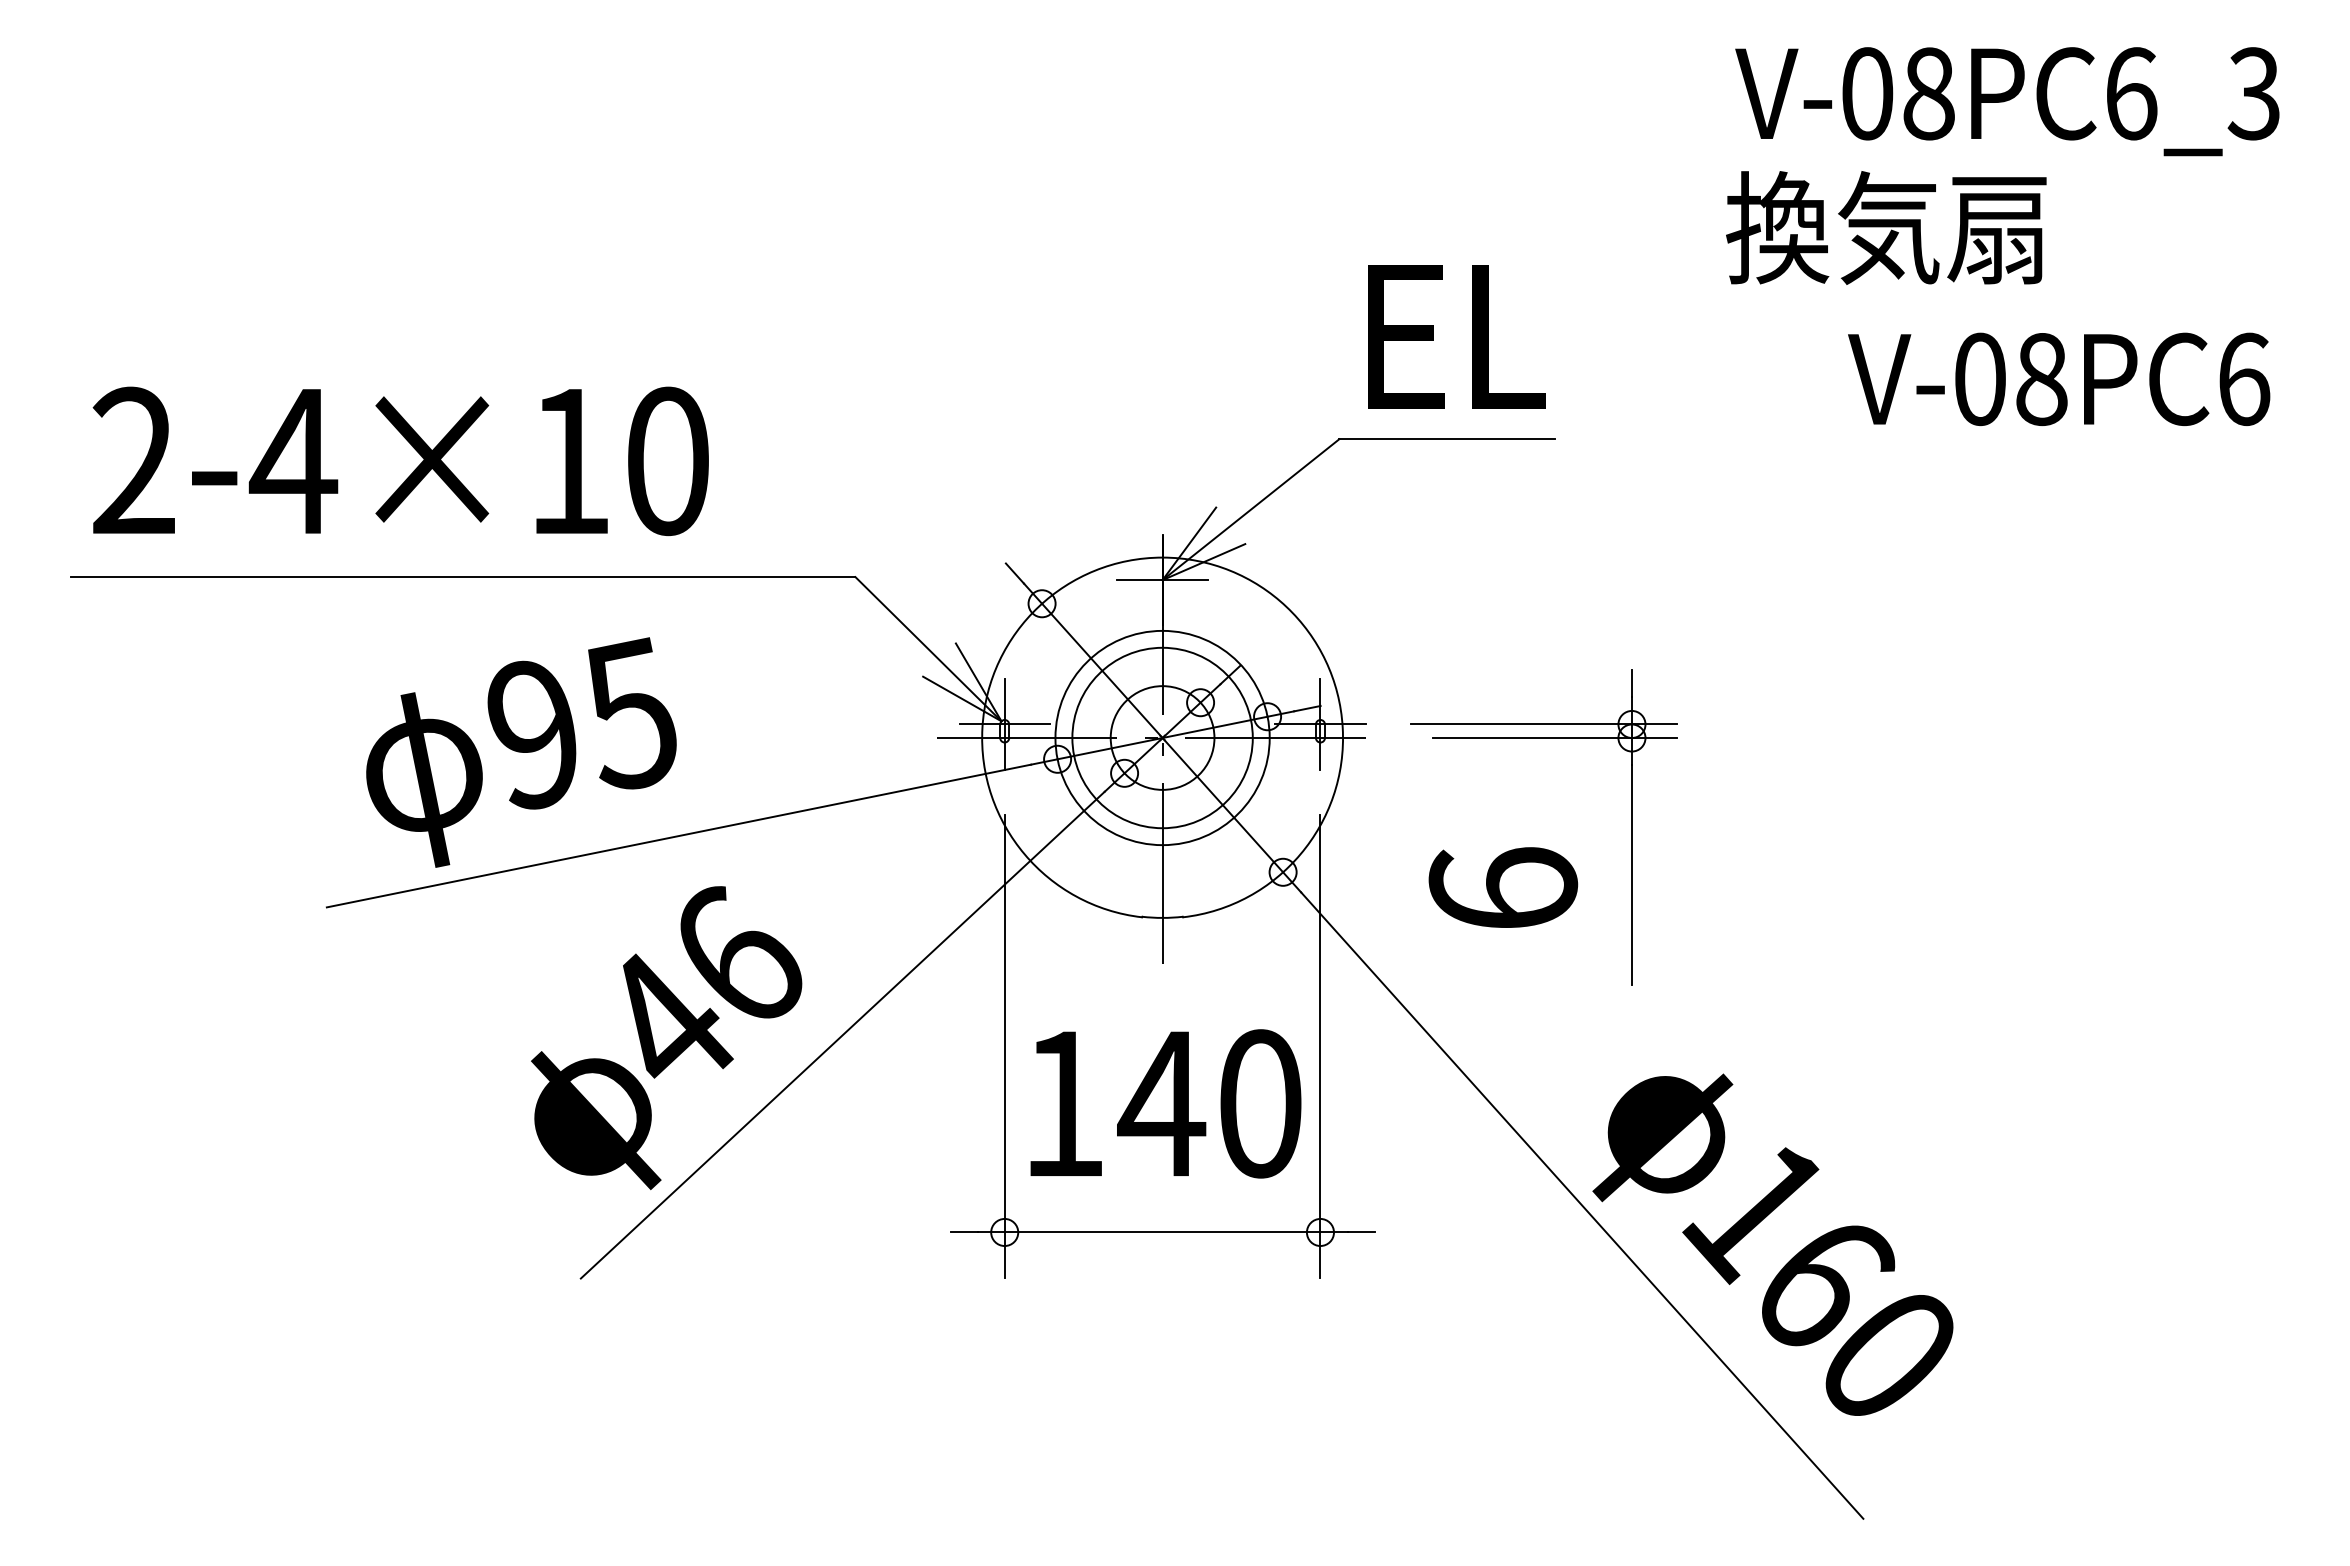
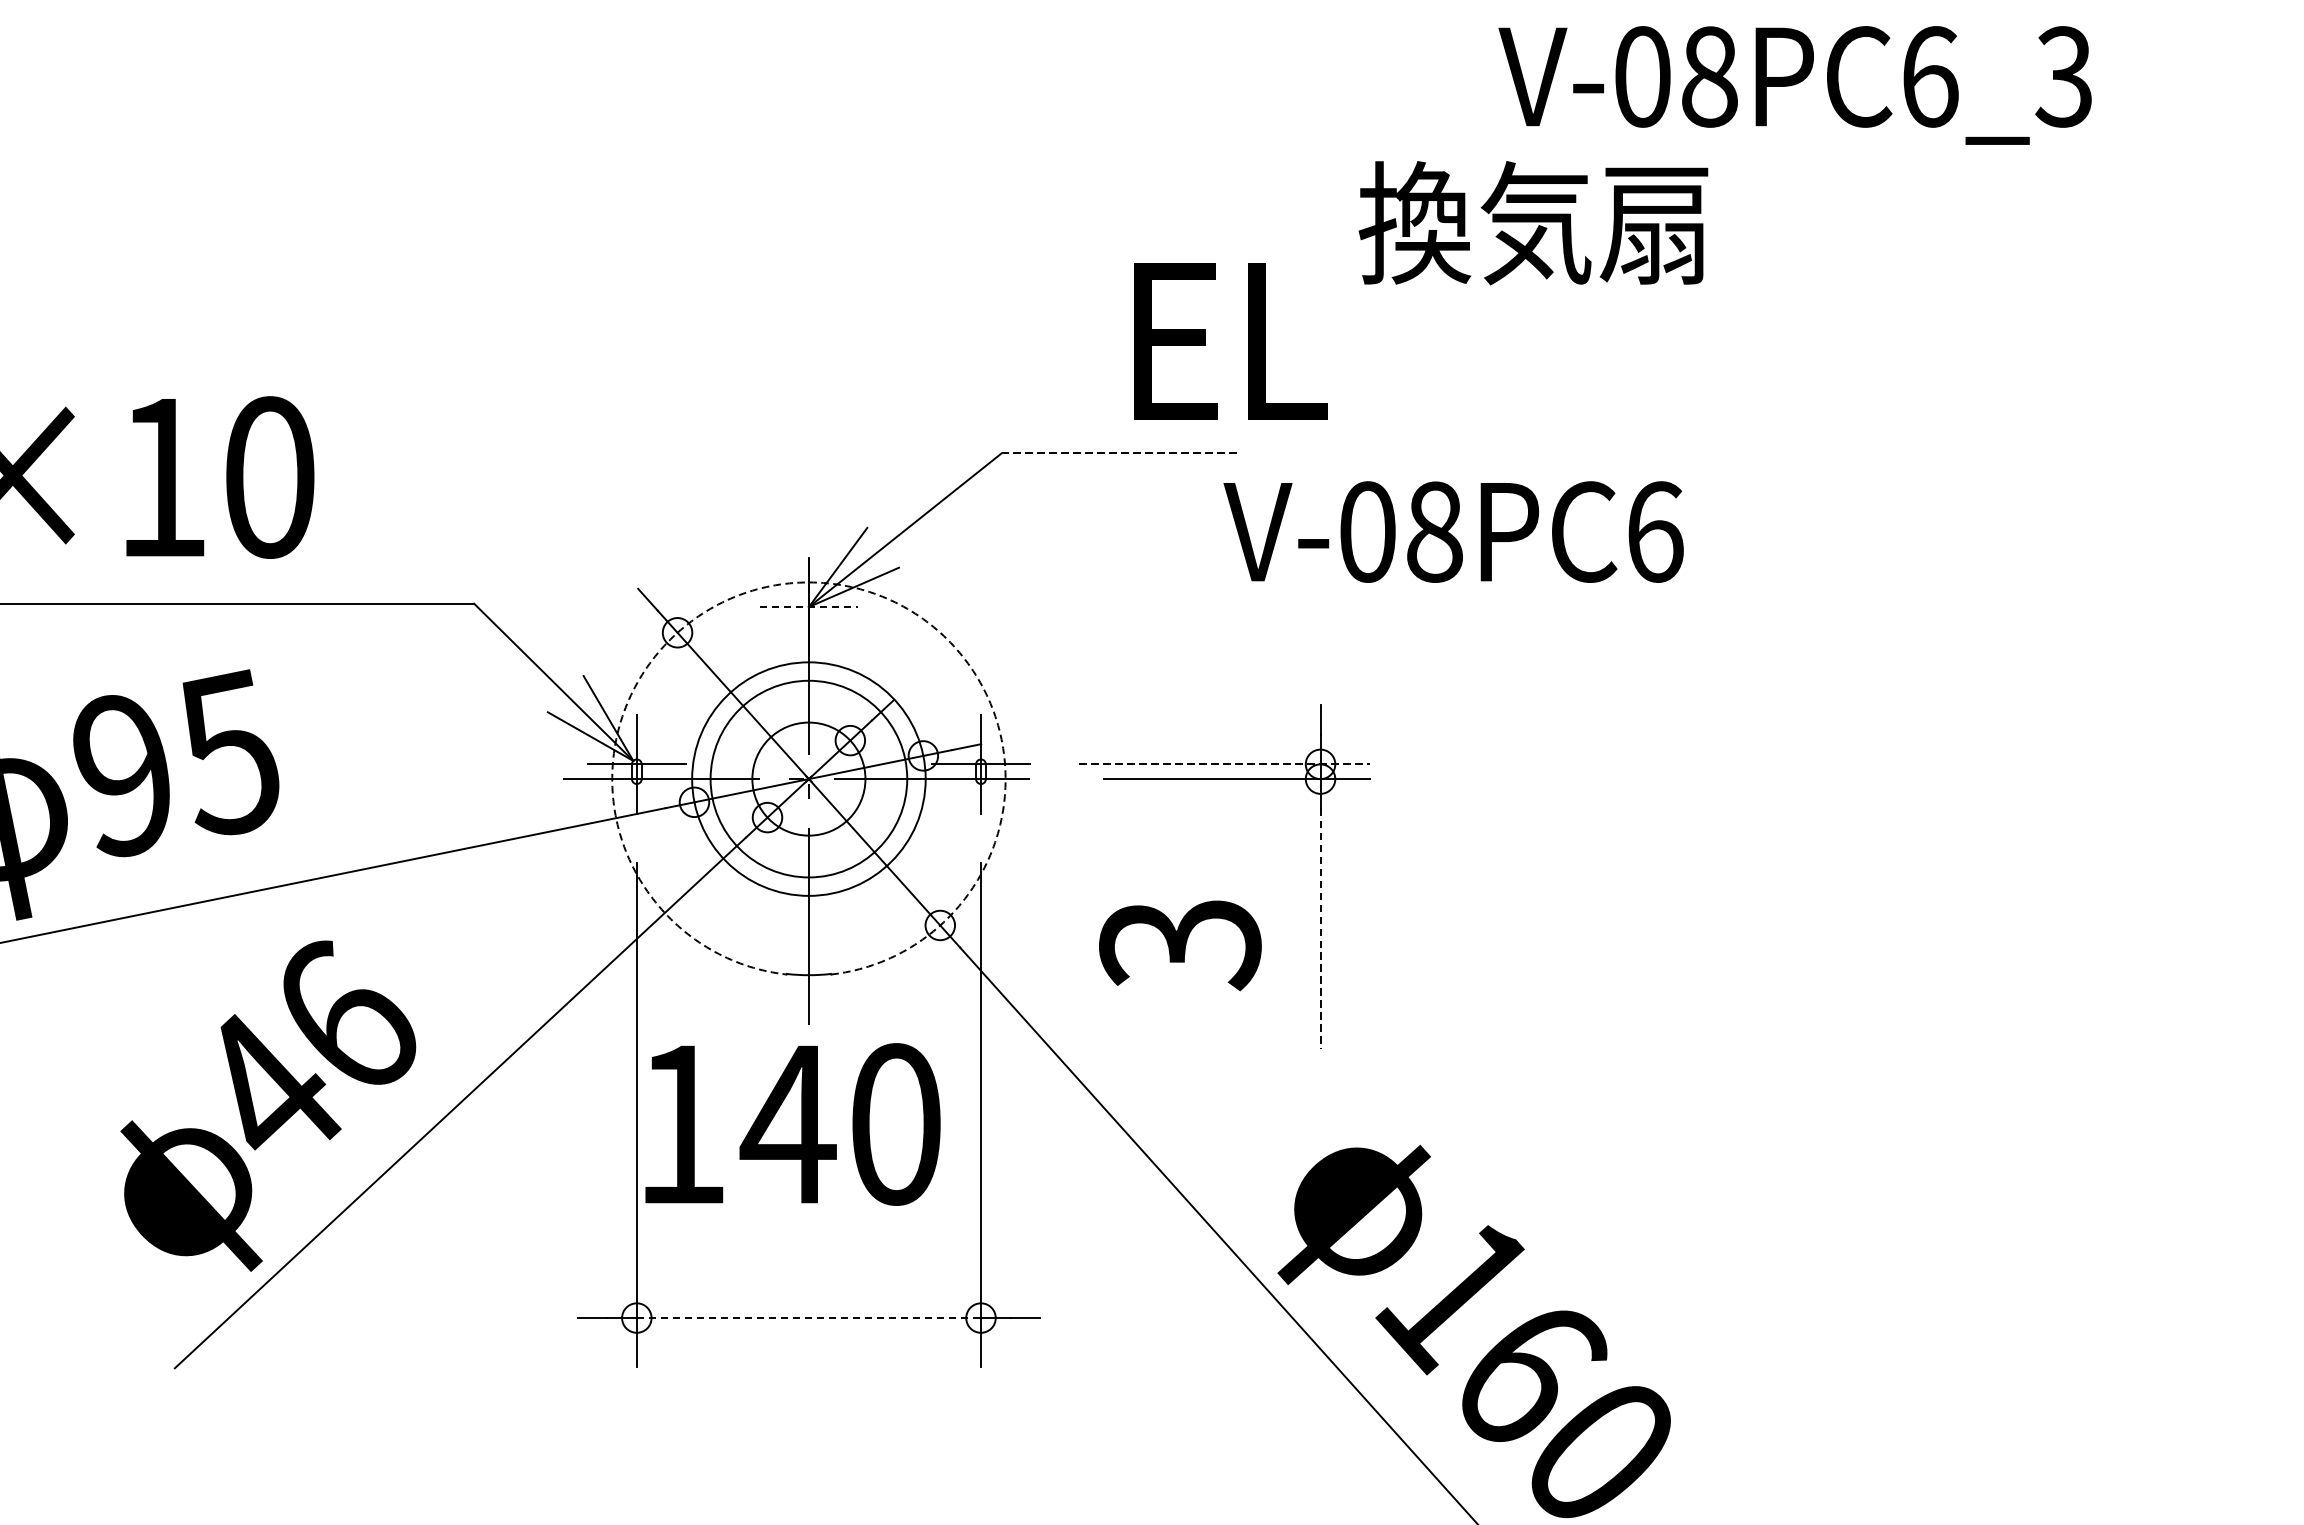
text: (2007, 101) -> (1795, 85), moved
text: (1886, 227) -> (1533, 222), moved
text: (1456, 336) -> (1230, 341), moved
text: (2059, 378) -> (1454, 531), moved
line: (1447, 439) -> (1119, 453), solid -> dashed
arc: (1162, 557) -> (808, 582), solid -> dashed
line: (1163, 580) -> (809, 607), solid -> dashed
line: (1544, 724) -> (1225, 764), solid -> dashed
line: (1631, 875) -> (1320, 928), solid -> dashed
text: (1503, 889) -> (1180, 944), 6 -> 3
text: (1165, 1103) -> (792, 1124), moved
line: (1162, 1232) -> (808, 1318), solid -> dashed

